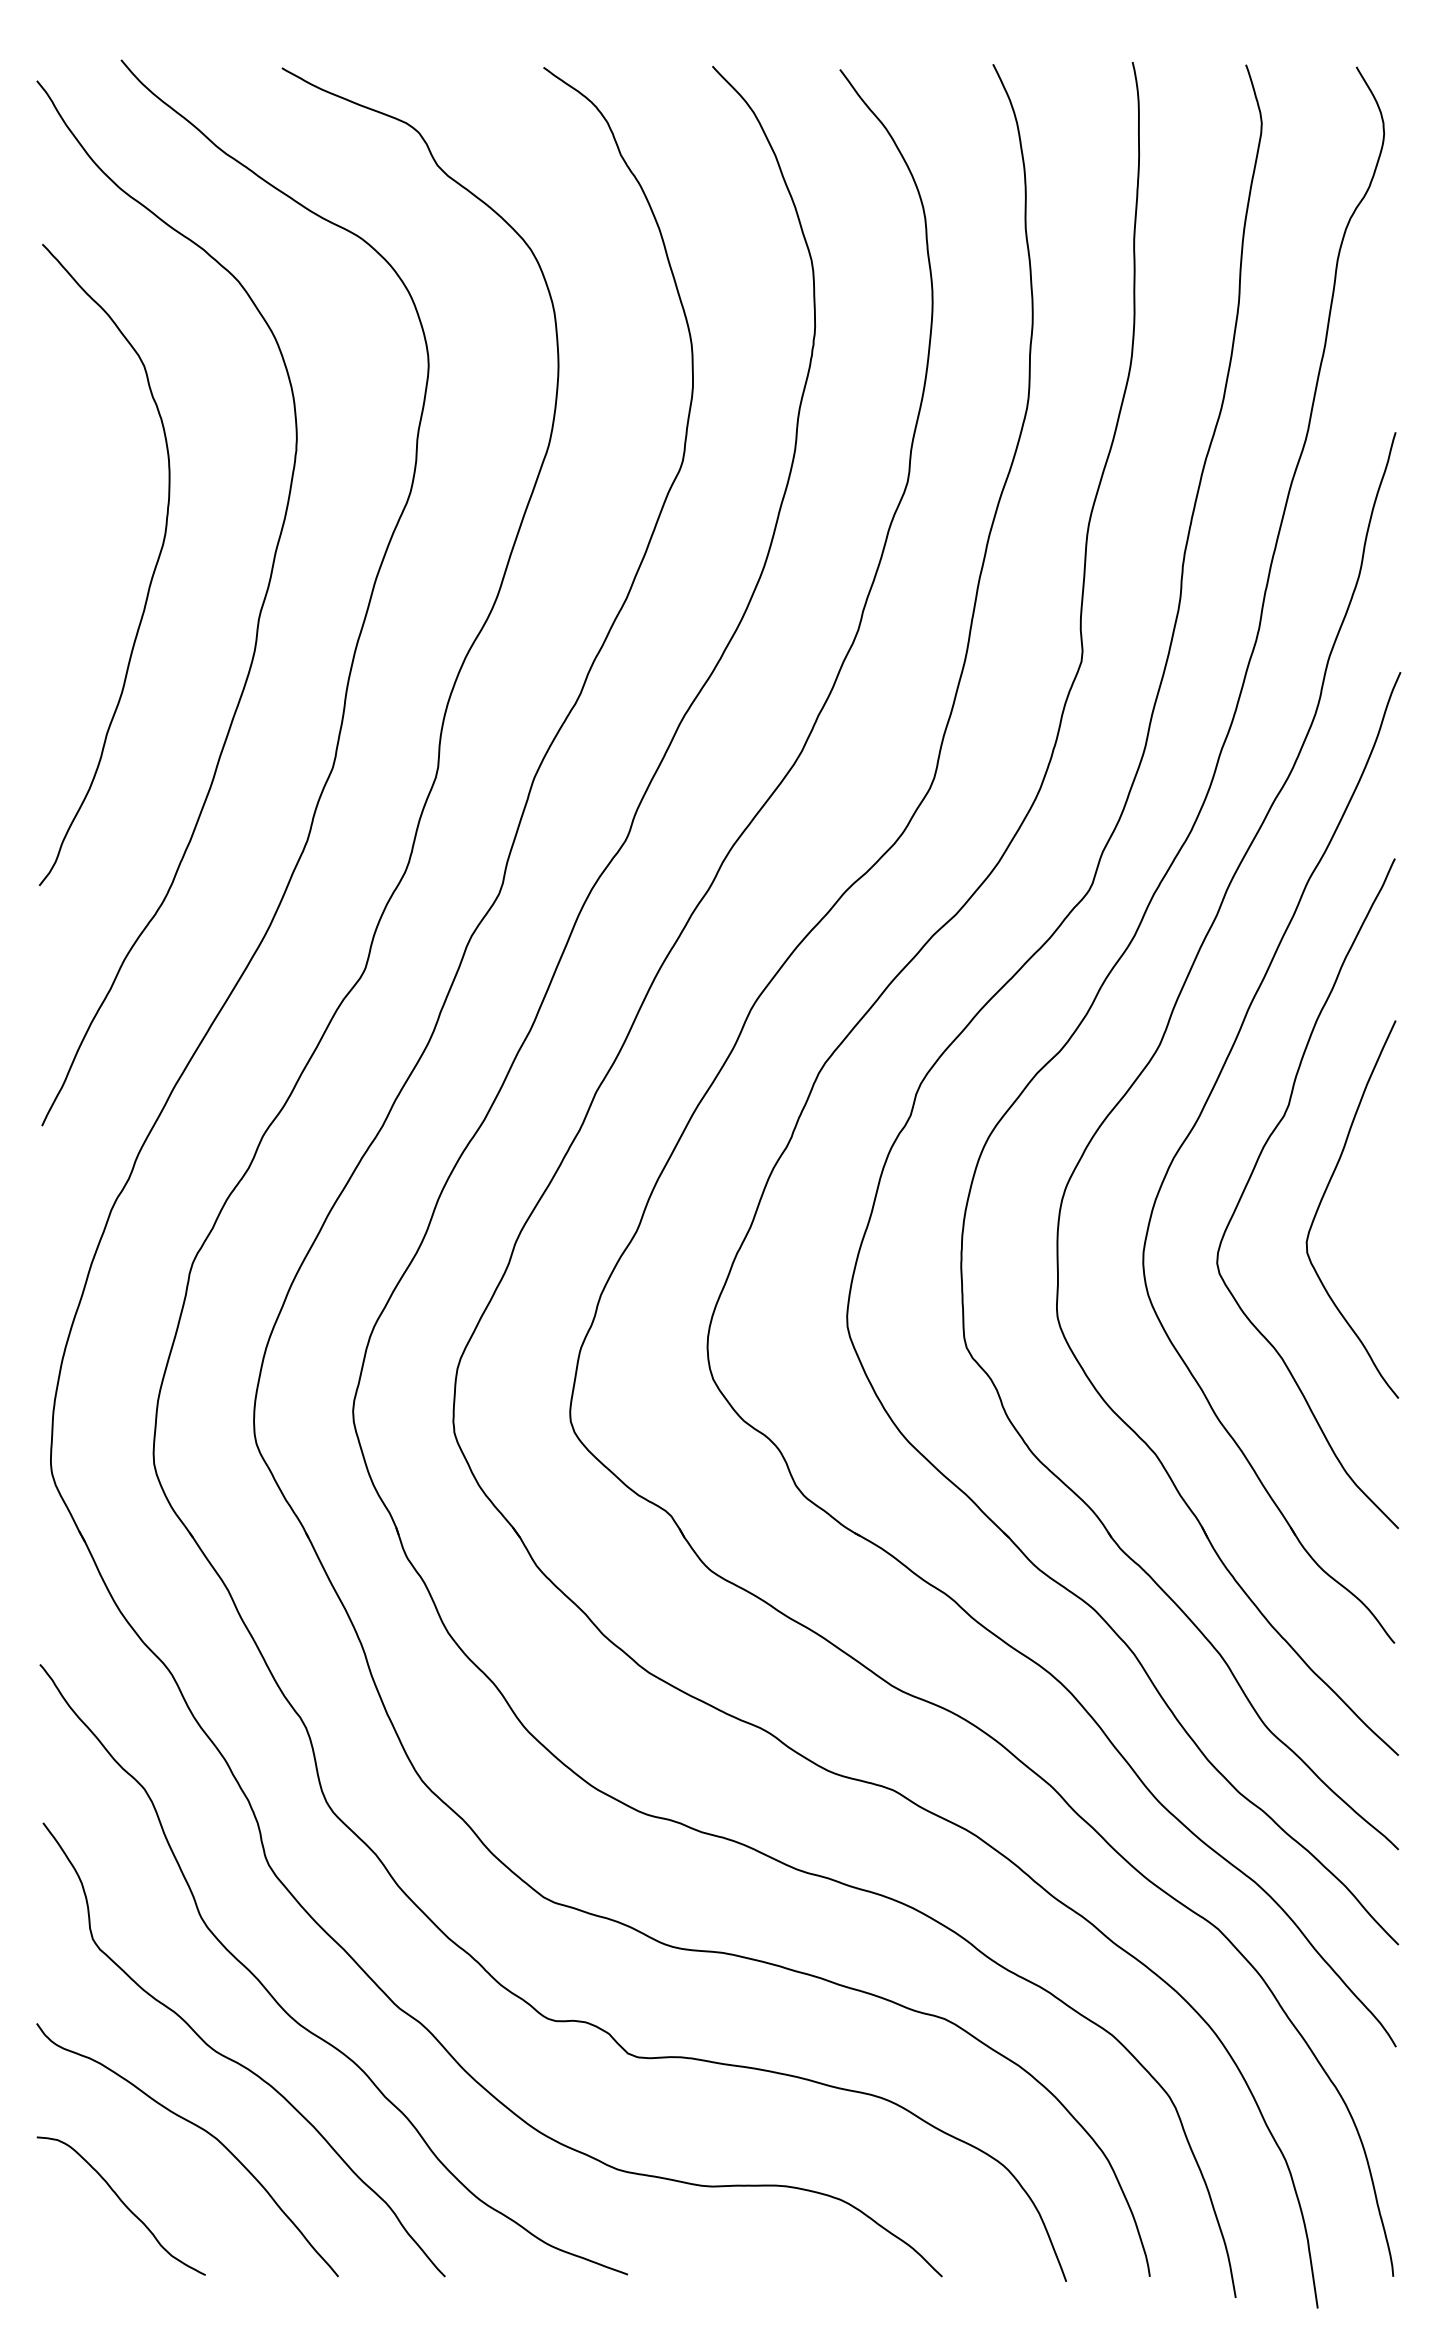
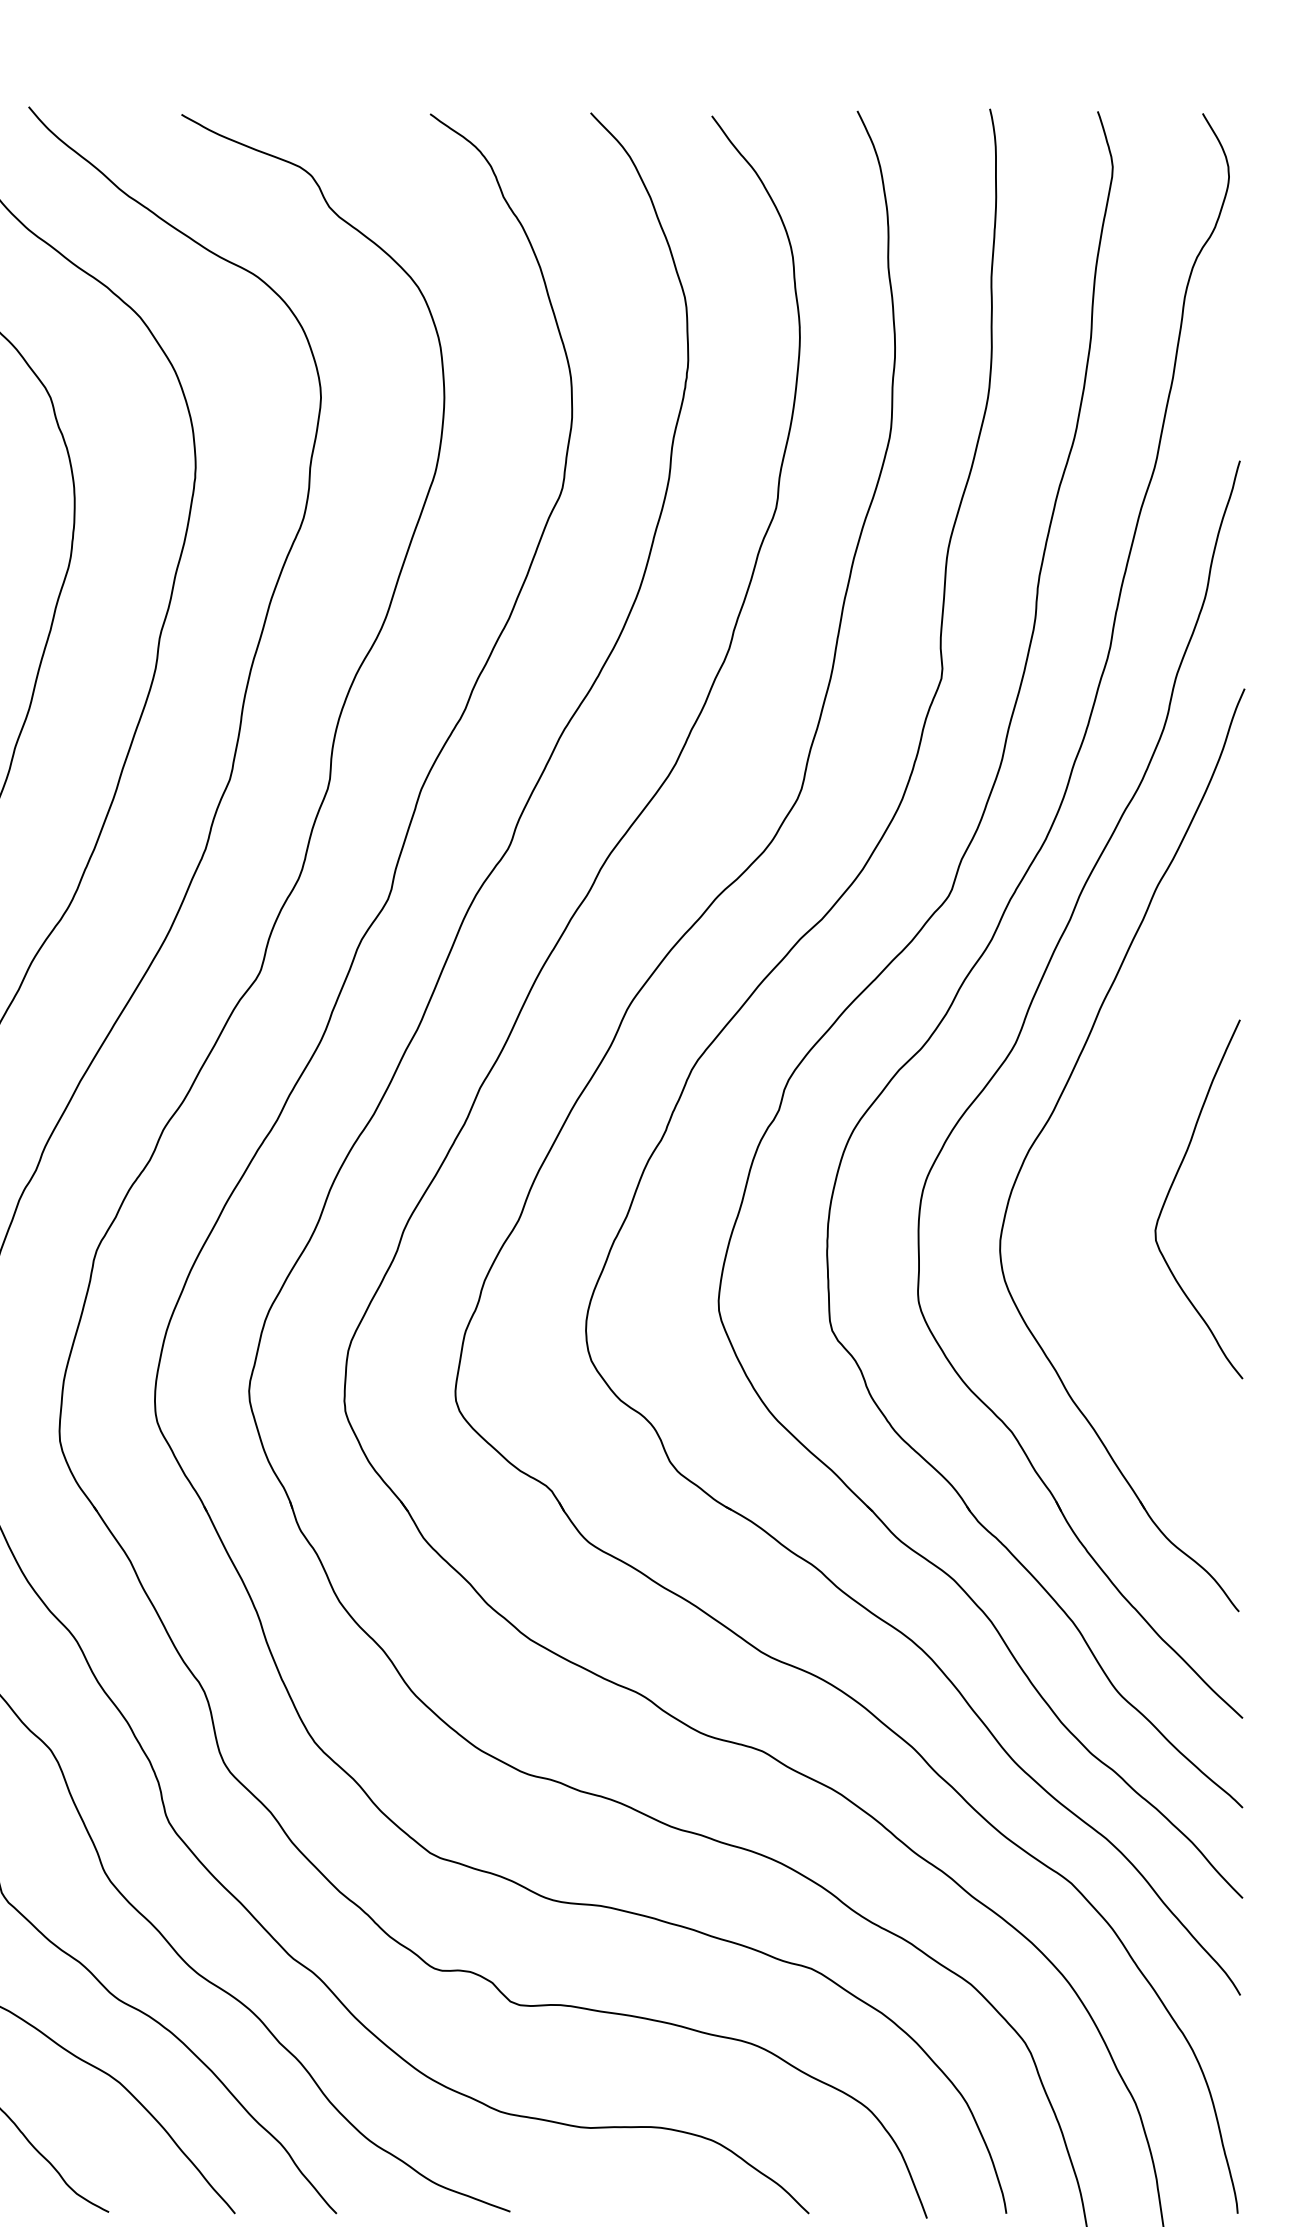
curve: (1255, 1168) -> (1106, 1160), removed

